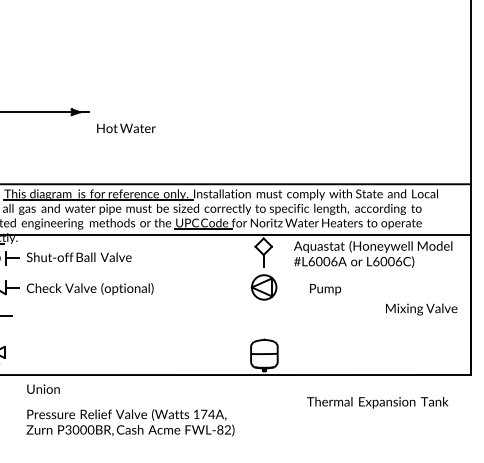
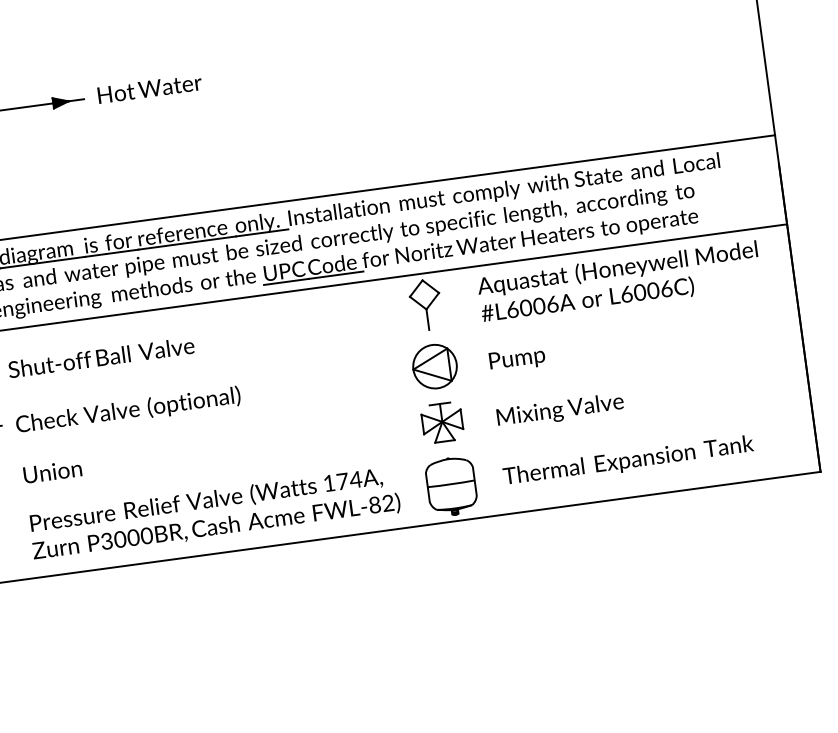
text: (126, 128) -> (150, 88), moved
text: (325, 289) -> (517, 359), moved
text: (421, 309) -> (560, 410), moved
part: (264, 319) -> (443, 423), added
text: (43, 388) -> (52, 470), moved
text: (377, 402) -> (628, 461), moved
text: (130, 422) -> (214, 513), moved

